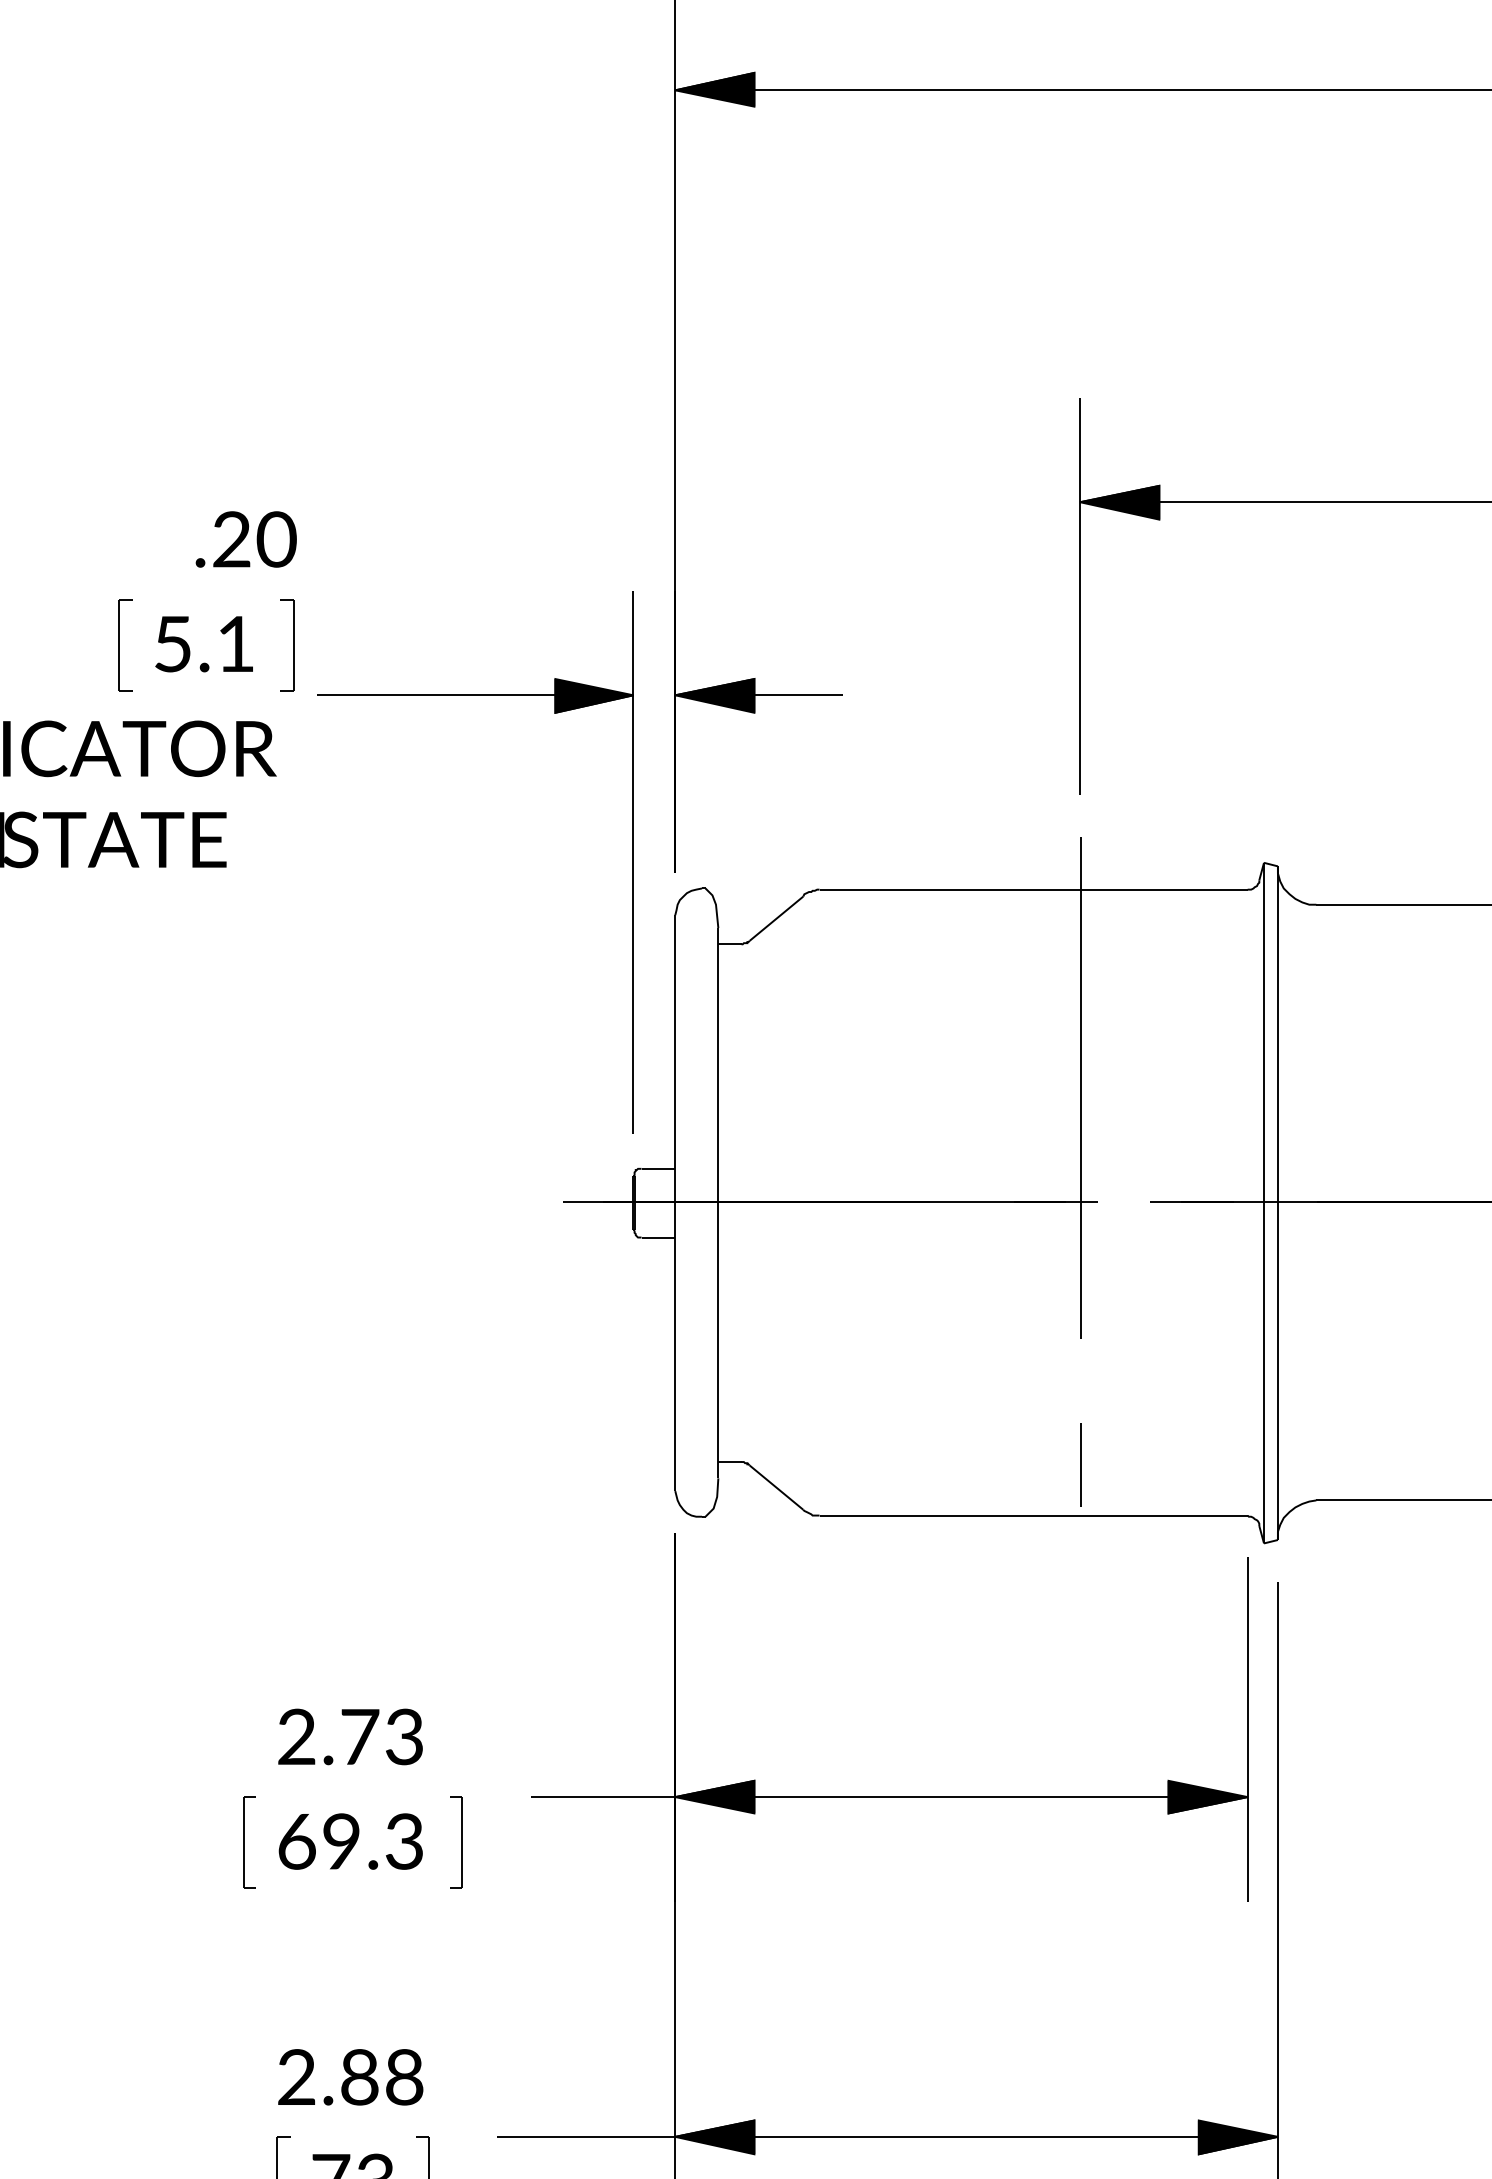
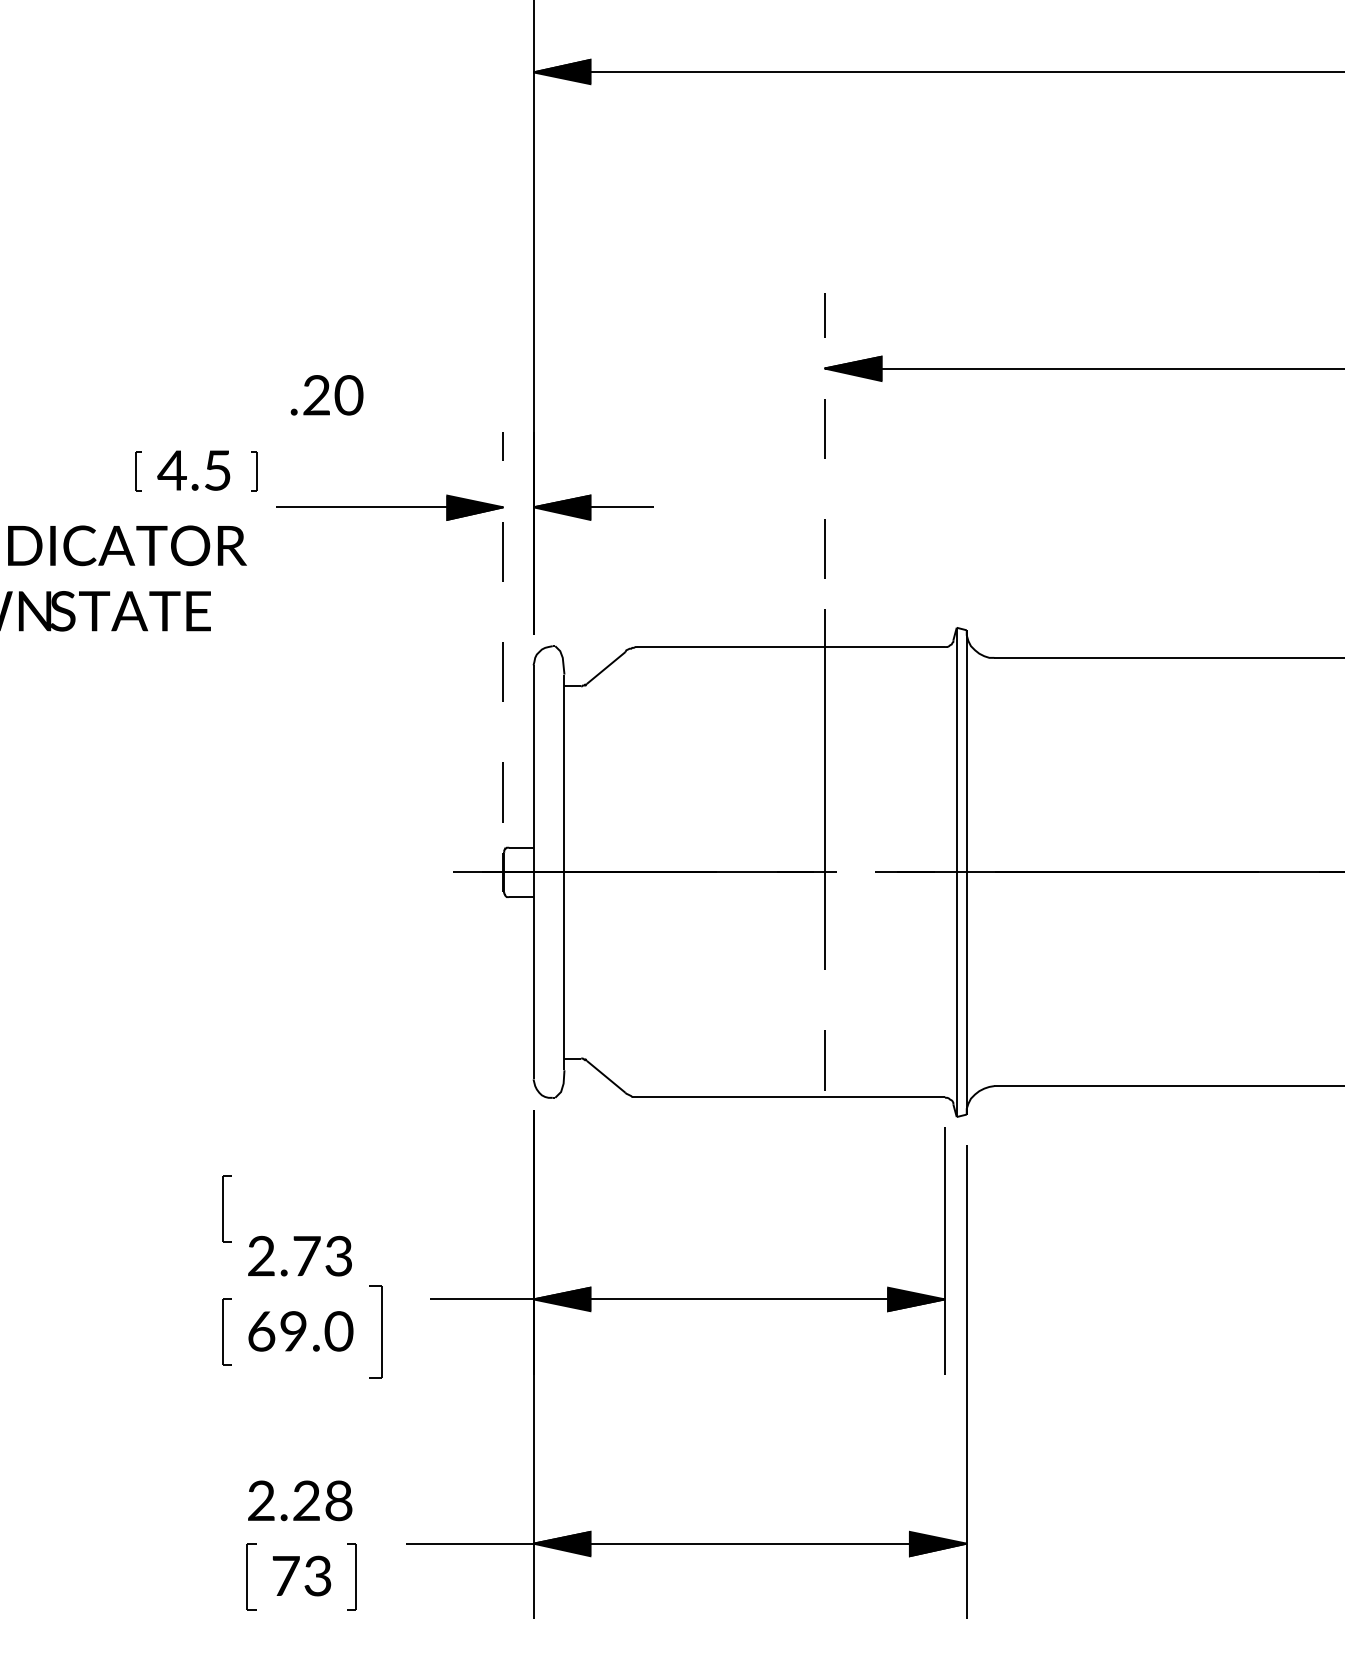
text: (245, 539) -> (326, 395), moved
line: (1080, 595) -> (824, 435), solid -> dashed
text: (202, 644) -> (193, 470), 5.1 -> 4.5
part: (125, 645) -> (138, 471), size x0.6
part: (287, 645) -> (254, 471), size x0.6
line: (633, 861) -> (503, 626), solid -> dashed
part: (248, 1670) -> (226, 1208), added
text: (404, 1841) -> (338, 1331), 69.3 -> 69.0
part: (455, 1841) -> (375, 1331), size x1.4
text: (359, 2078) -> (306, 1501), 2.88 -> 2.28

